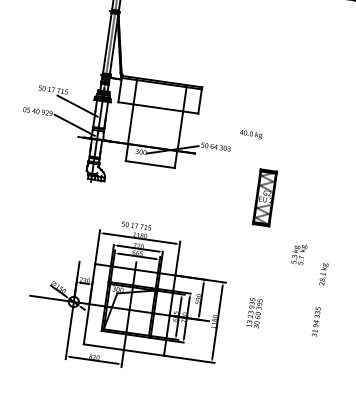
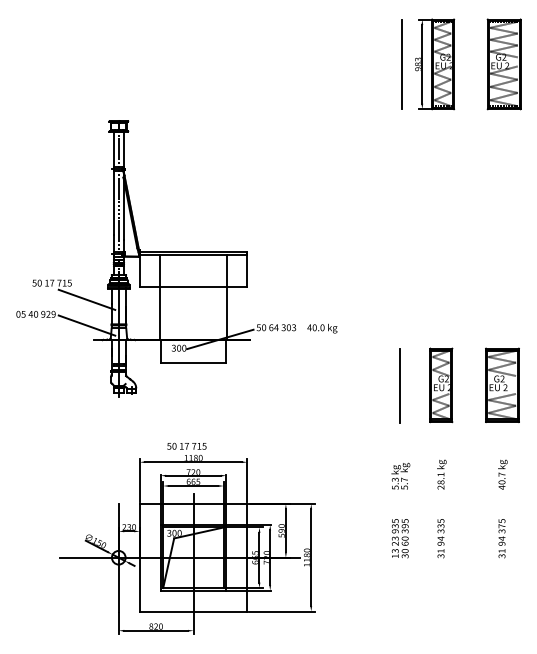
text: (251, 134) -> (322, 328), moved
part: (265, 198) -> (441, 385), moved
line: (302, 203) -> (400, 385), added
text: (299, 253) -> (400, 475), moved
text: (254, 312) -> (399, 538), moved

